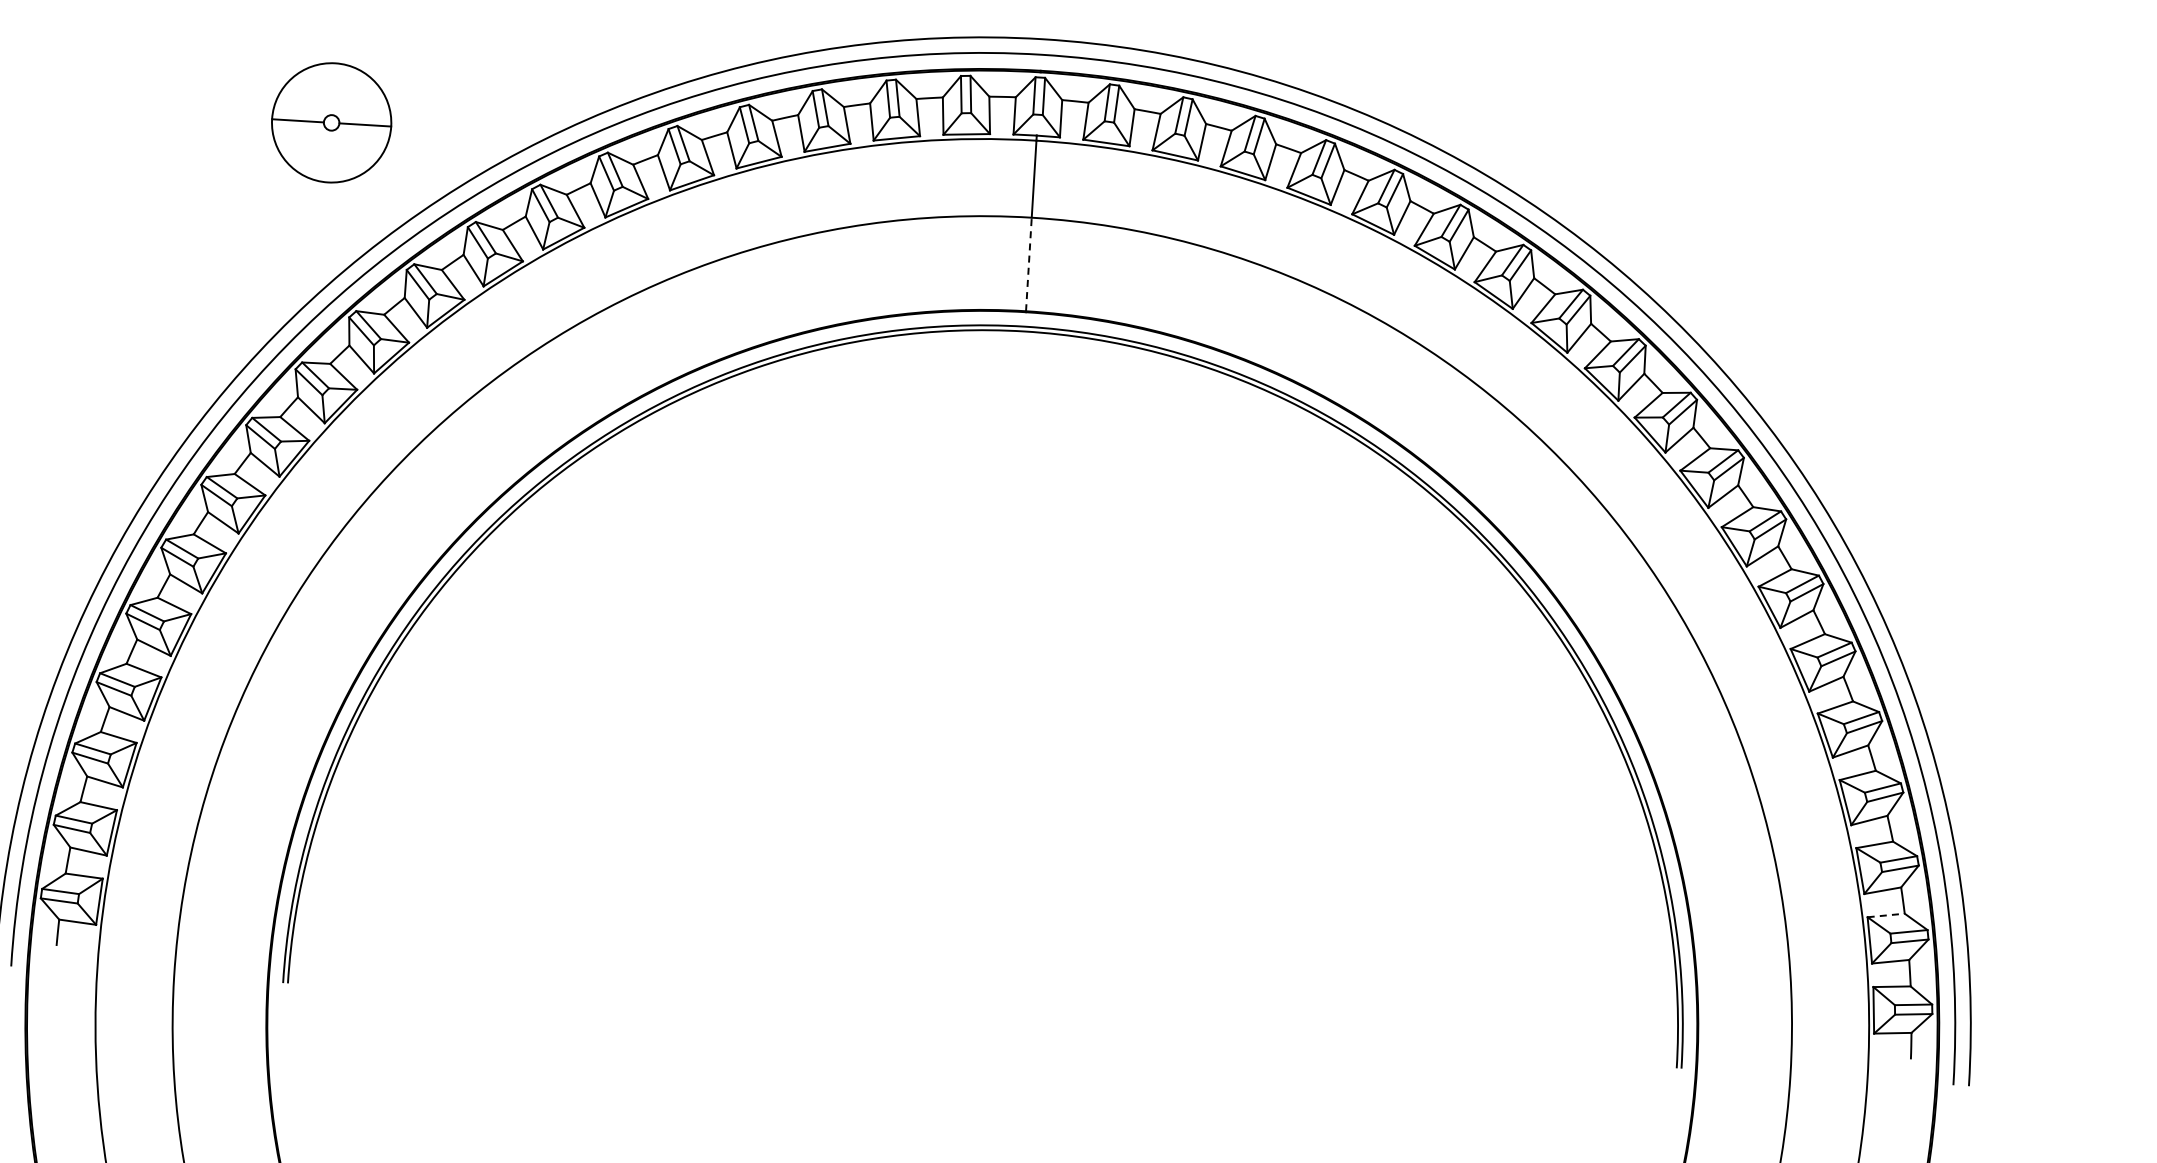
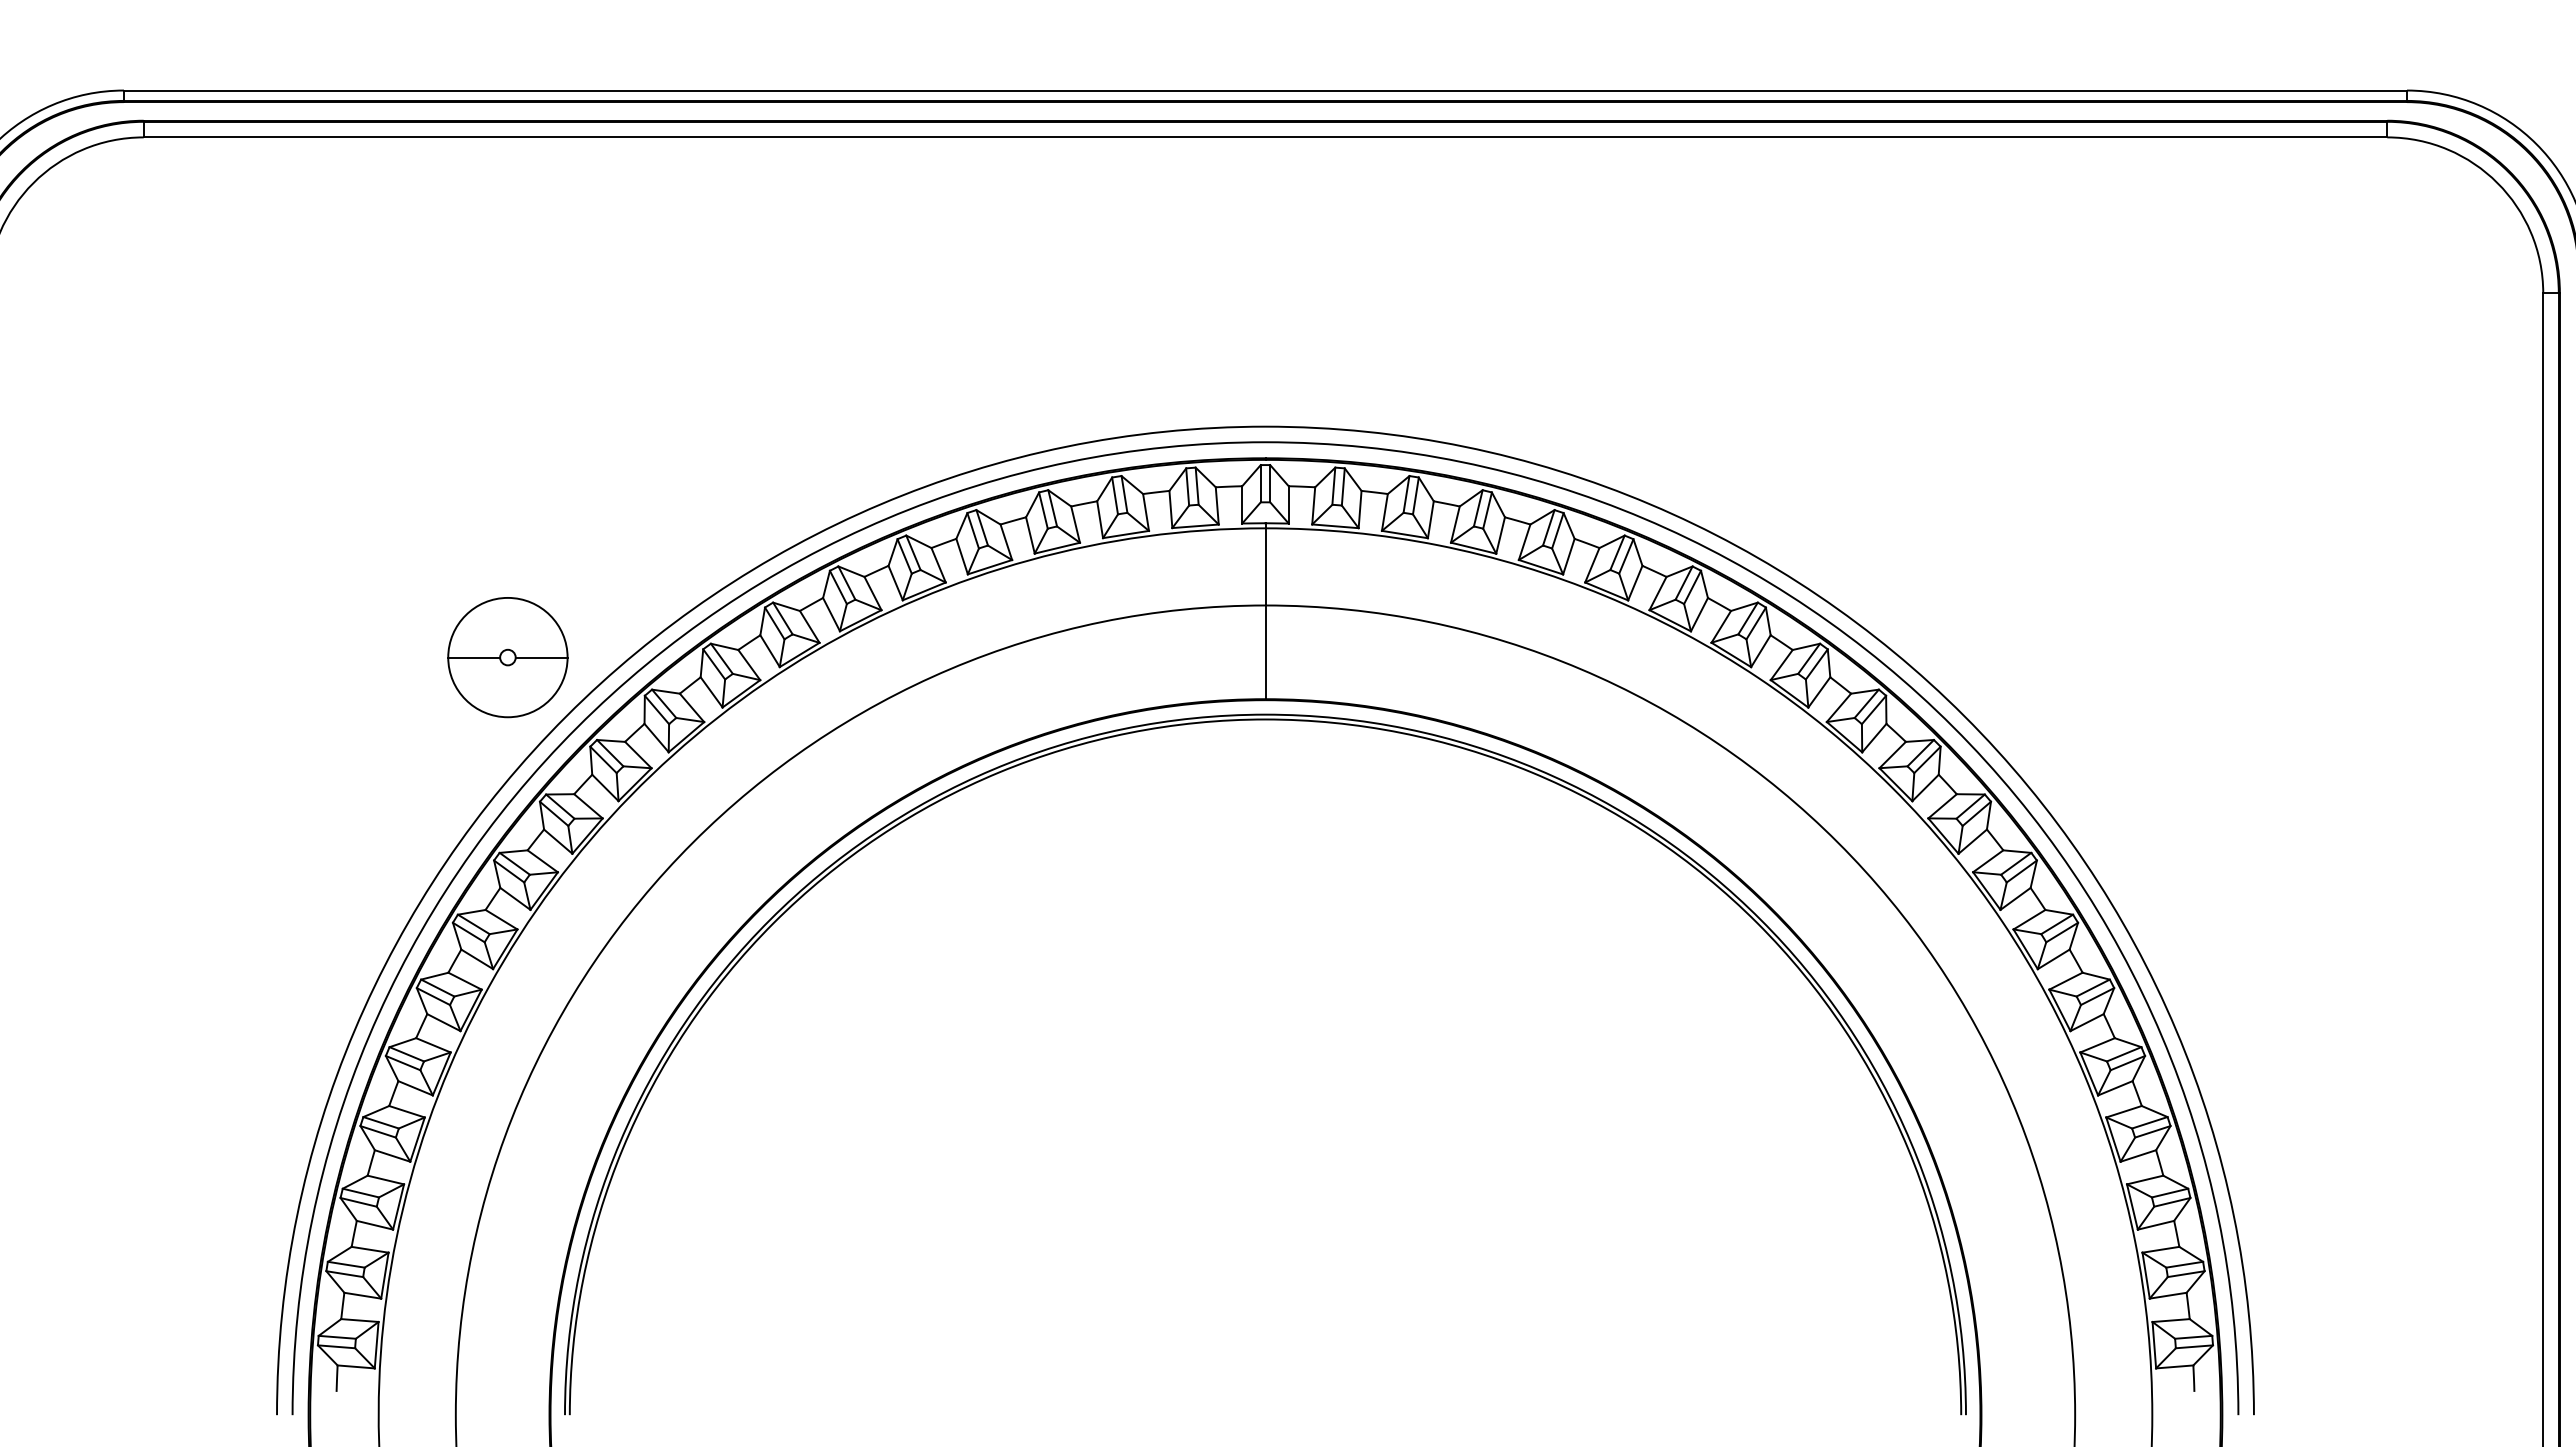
part: (331, 122) -> (507, 657), moved
line: (1028, 264) -> (1265, 652), dashed -> solid
line: (1885, 915) -> (2160, 1249), dashed -> solid

